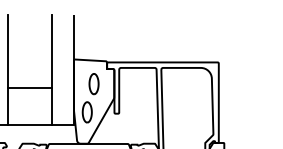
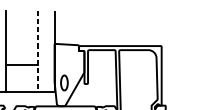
line: (52, 69) -> (38, 51), solid -> dashed
part: (93, 84) -> (69, 62), removed

